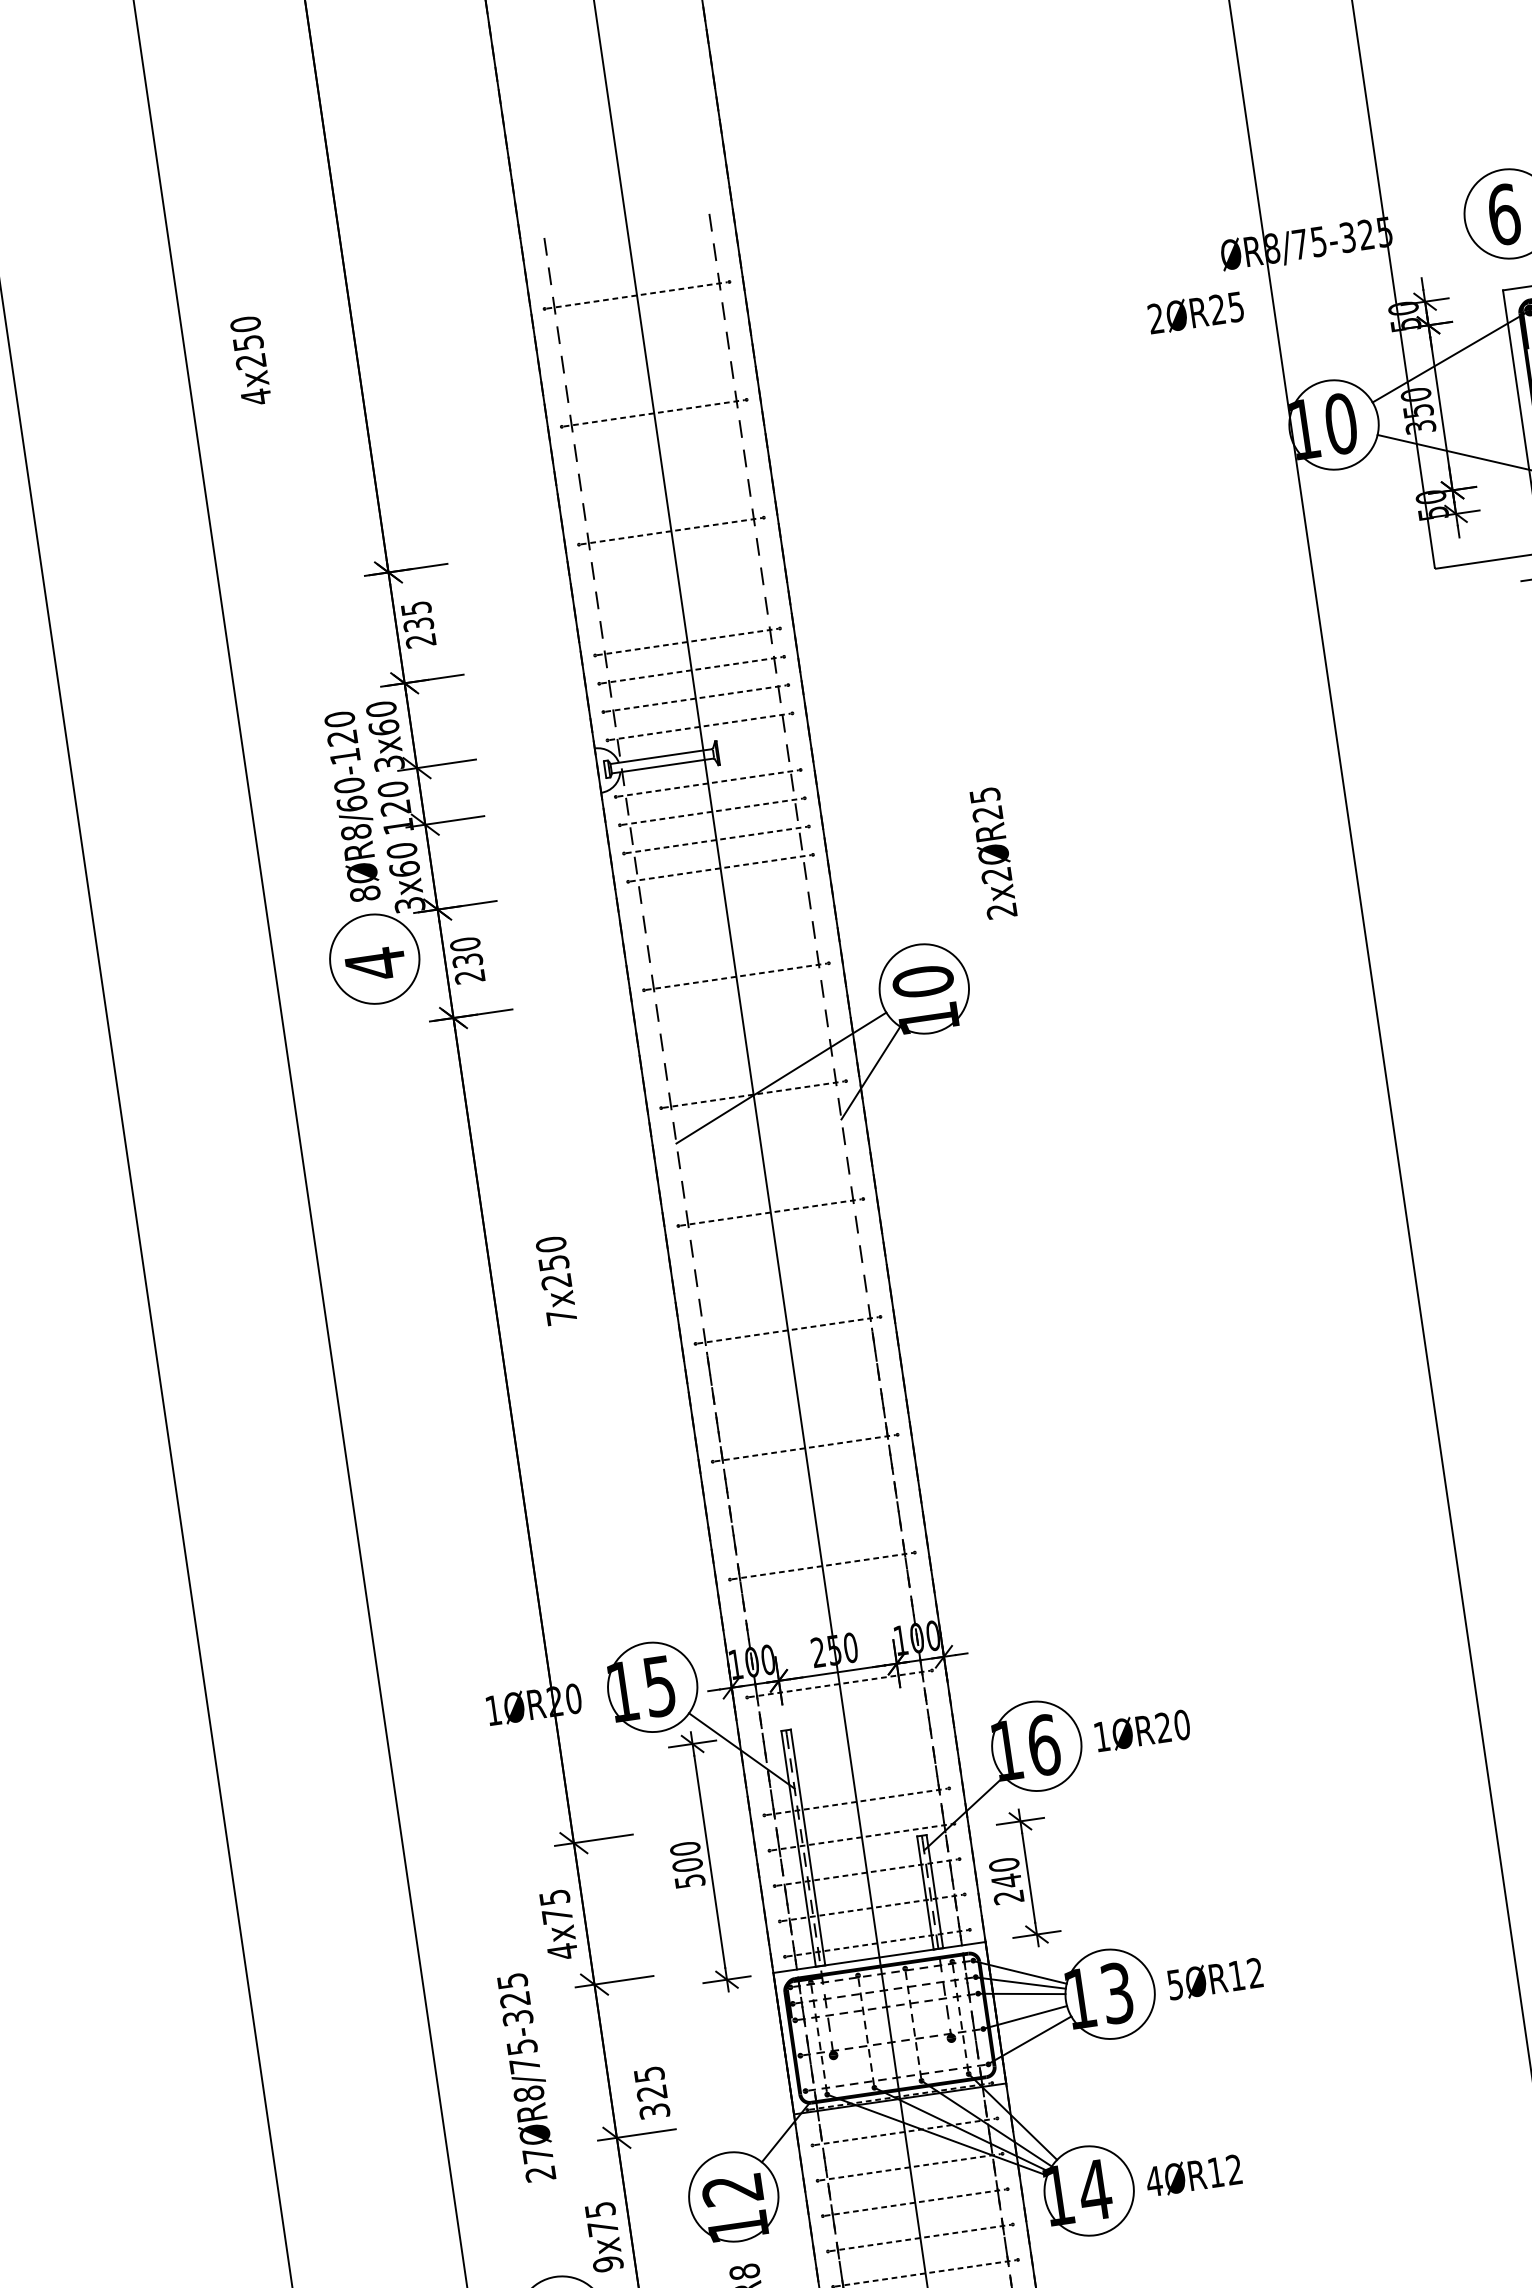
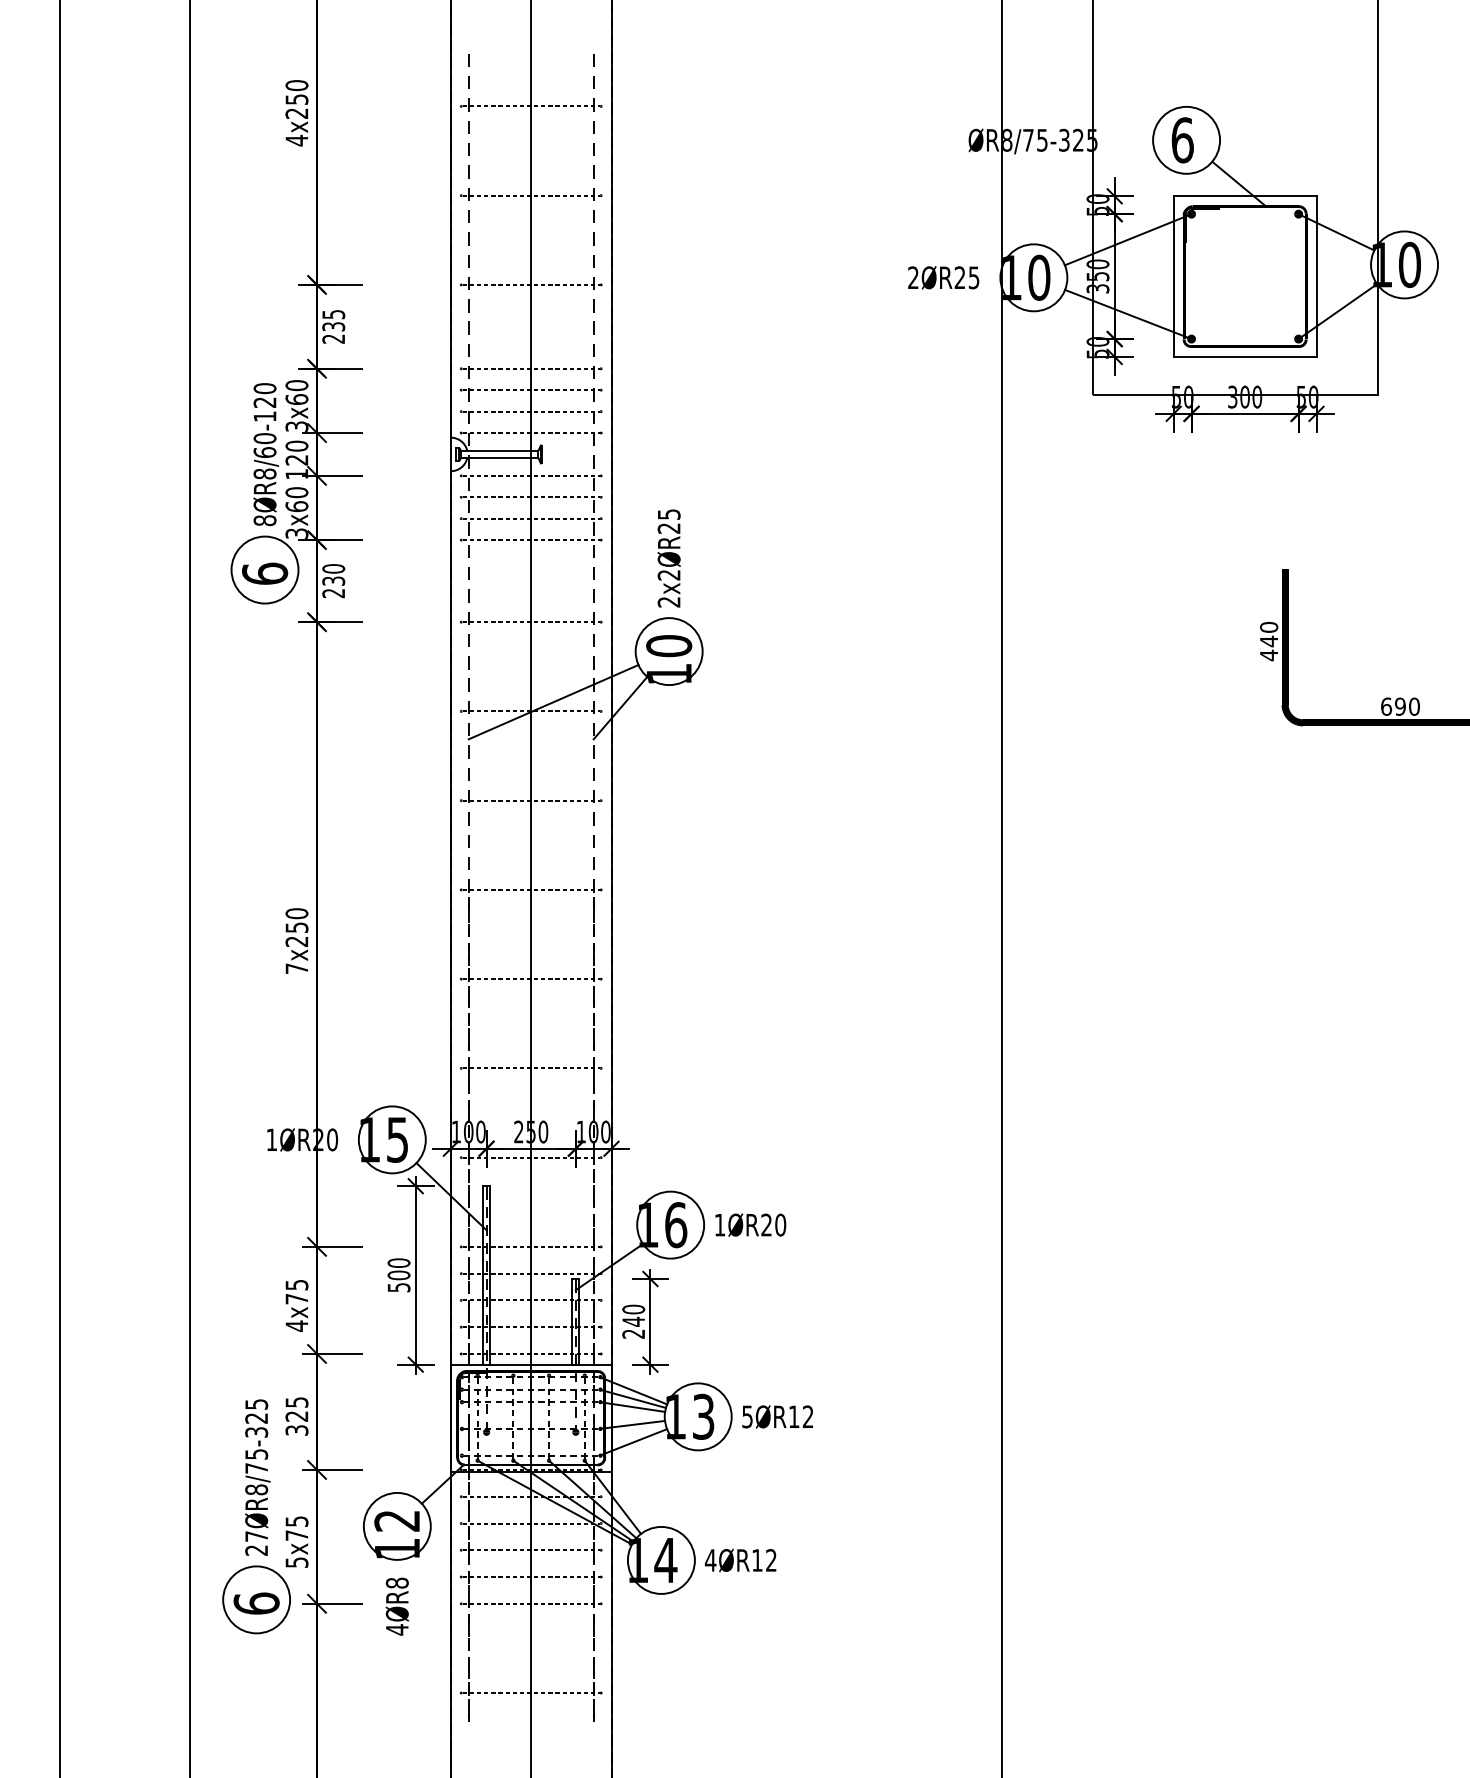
text: (1195, 312) -> (943, 277), moved
text: (250, 361) -> (296, 113), moved
text: (992, 853) -> (668, 558), moved
text: (376, 963) -> (265, 573), 4 -> 6
text: (555, 1280) -> (296, 940), moved
text: (527, 2077) -> (257, 1477), moved
text: (651, 2093) -> (296, 1416), moved
text: (607, 2264) -> (296, 1562), 9x75 -> 5x75

